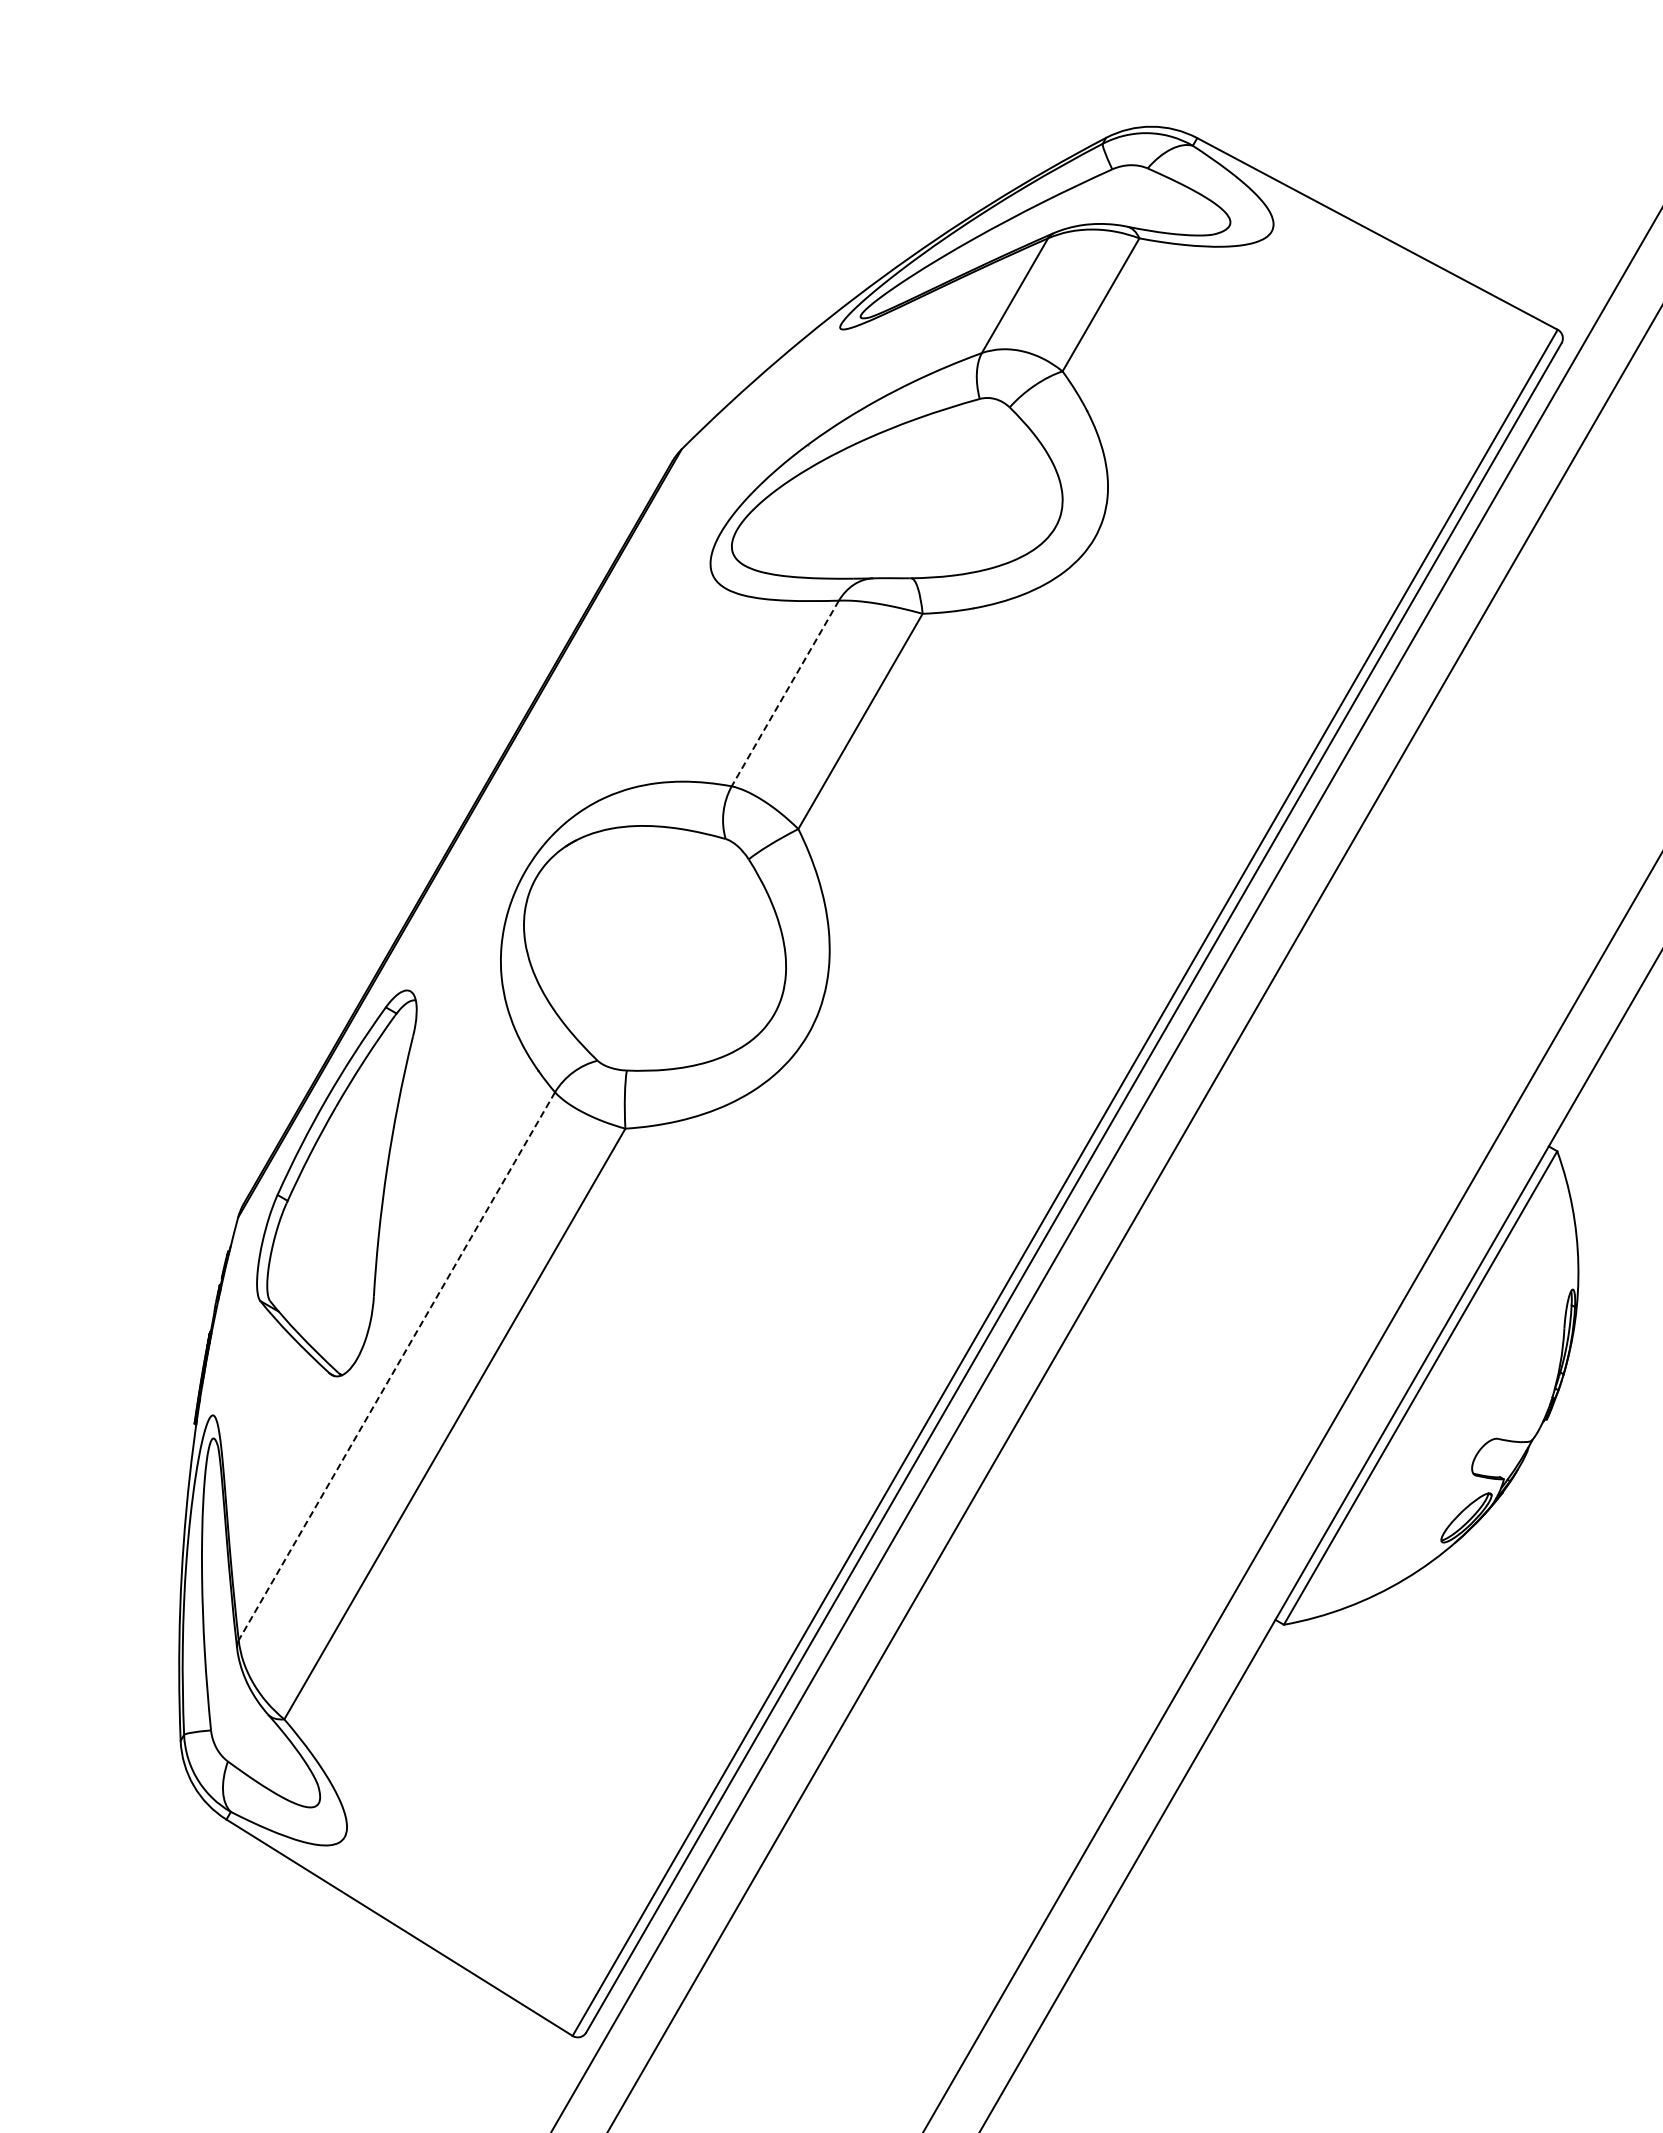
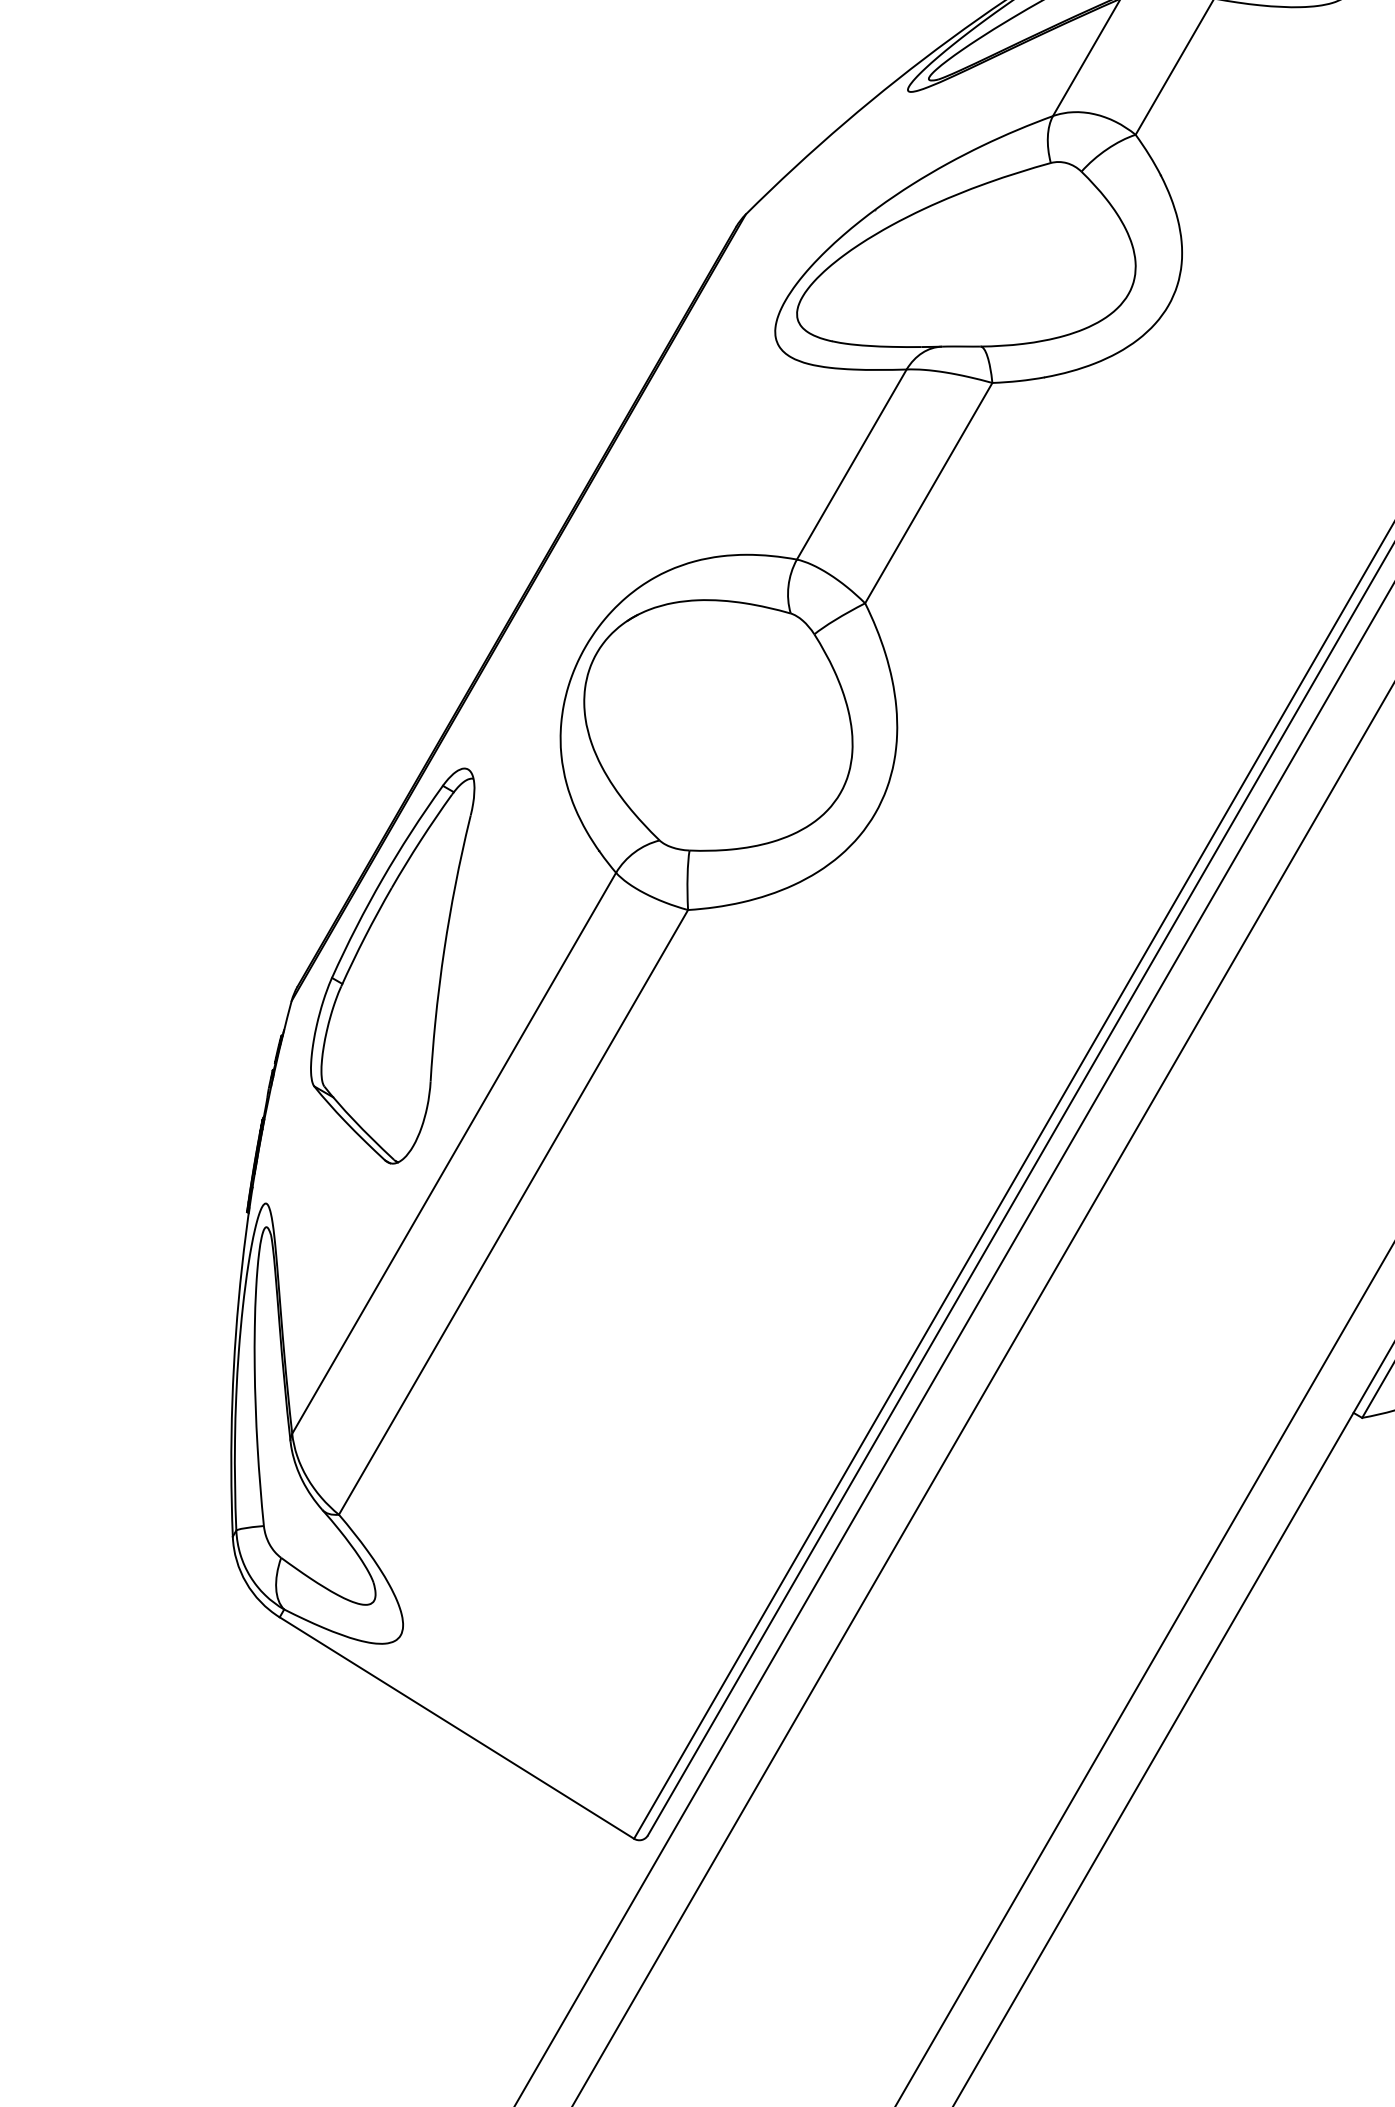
line: (785, 693) -> (851, 464), dashed -> solid
line: (396, 1366) -> (453, 1153), dashed -> solid

